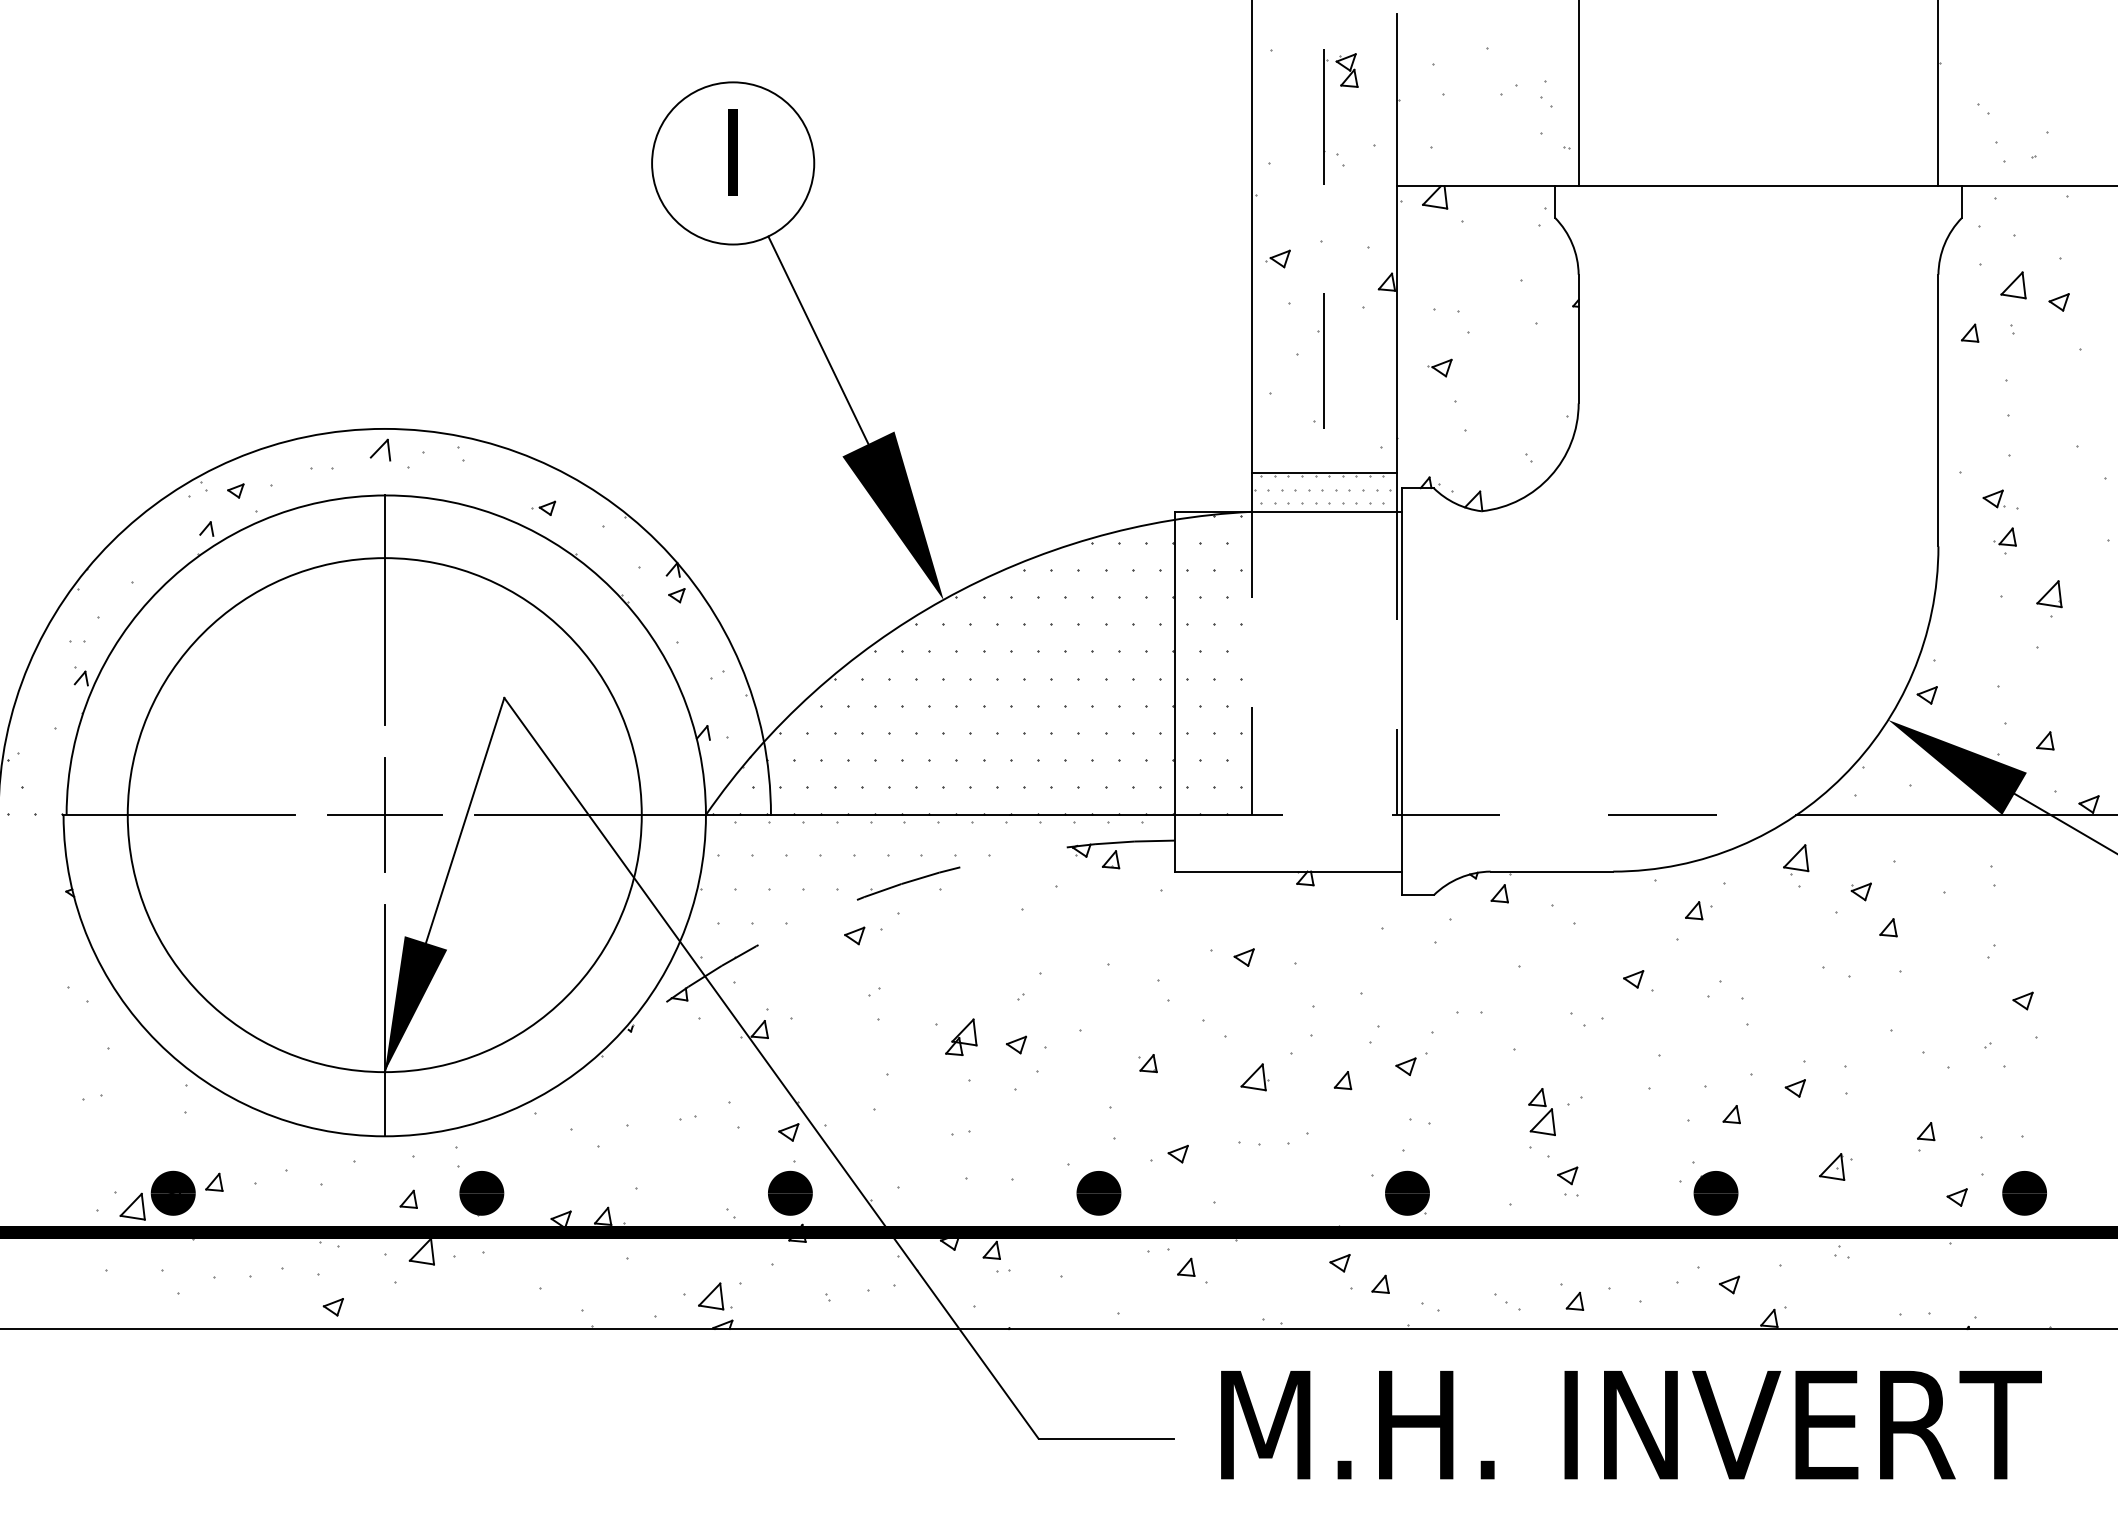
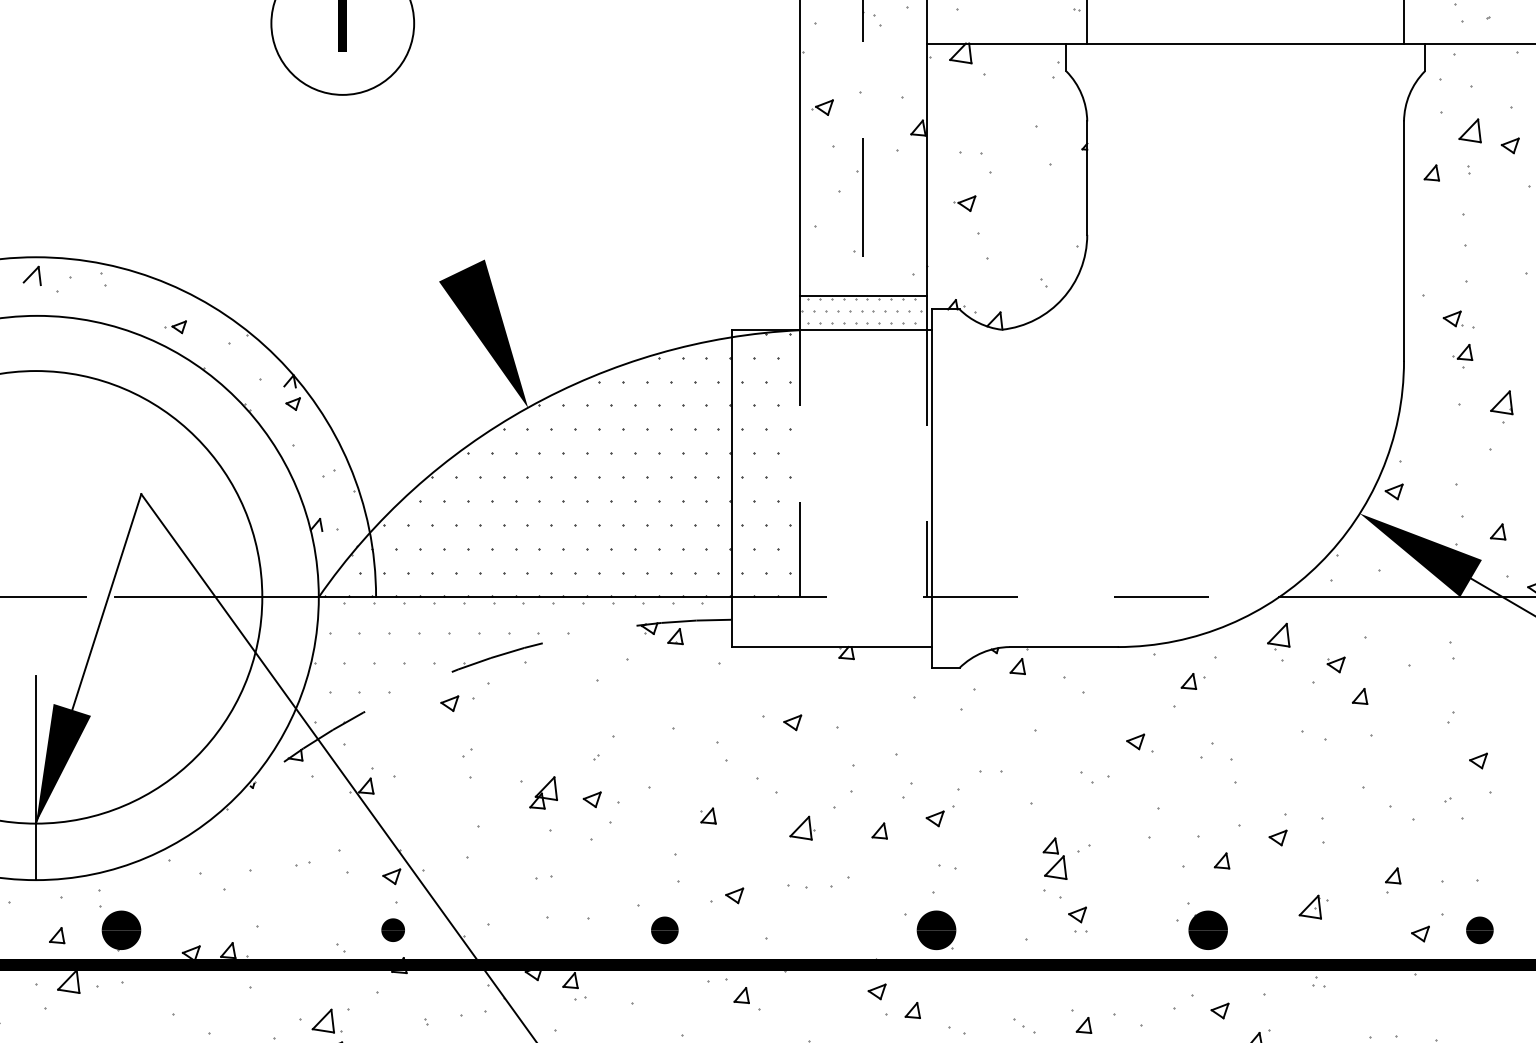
line: (818, 340) -> (417, 179), removed
line: (384, 610) -> (35, 417), removed
line: (384, 815) -> (35, 597), removed
part: (790, 1192) -> (393, 929), size x0.6
part: (1098, 1193) -> (664, 930), size x0.7
part: (2024, 1193) -> (1479, 930), size x0.7

